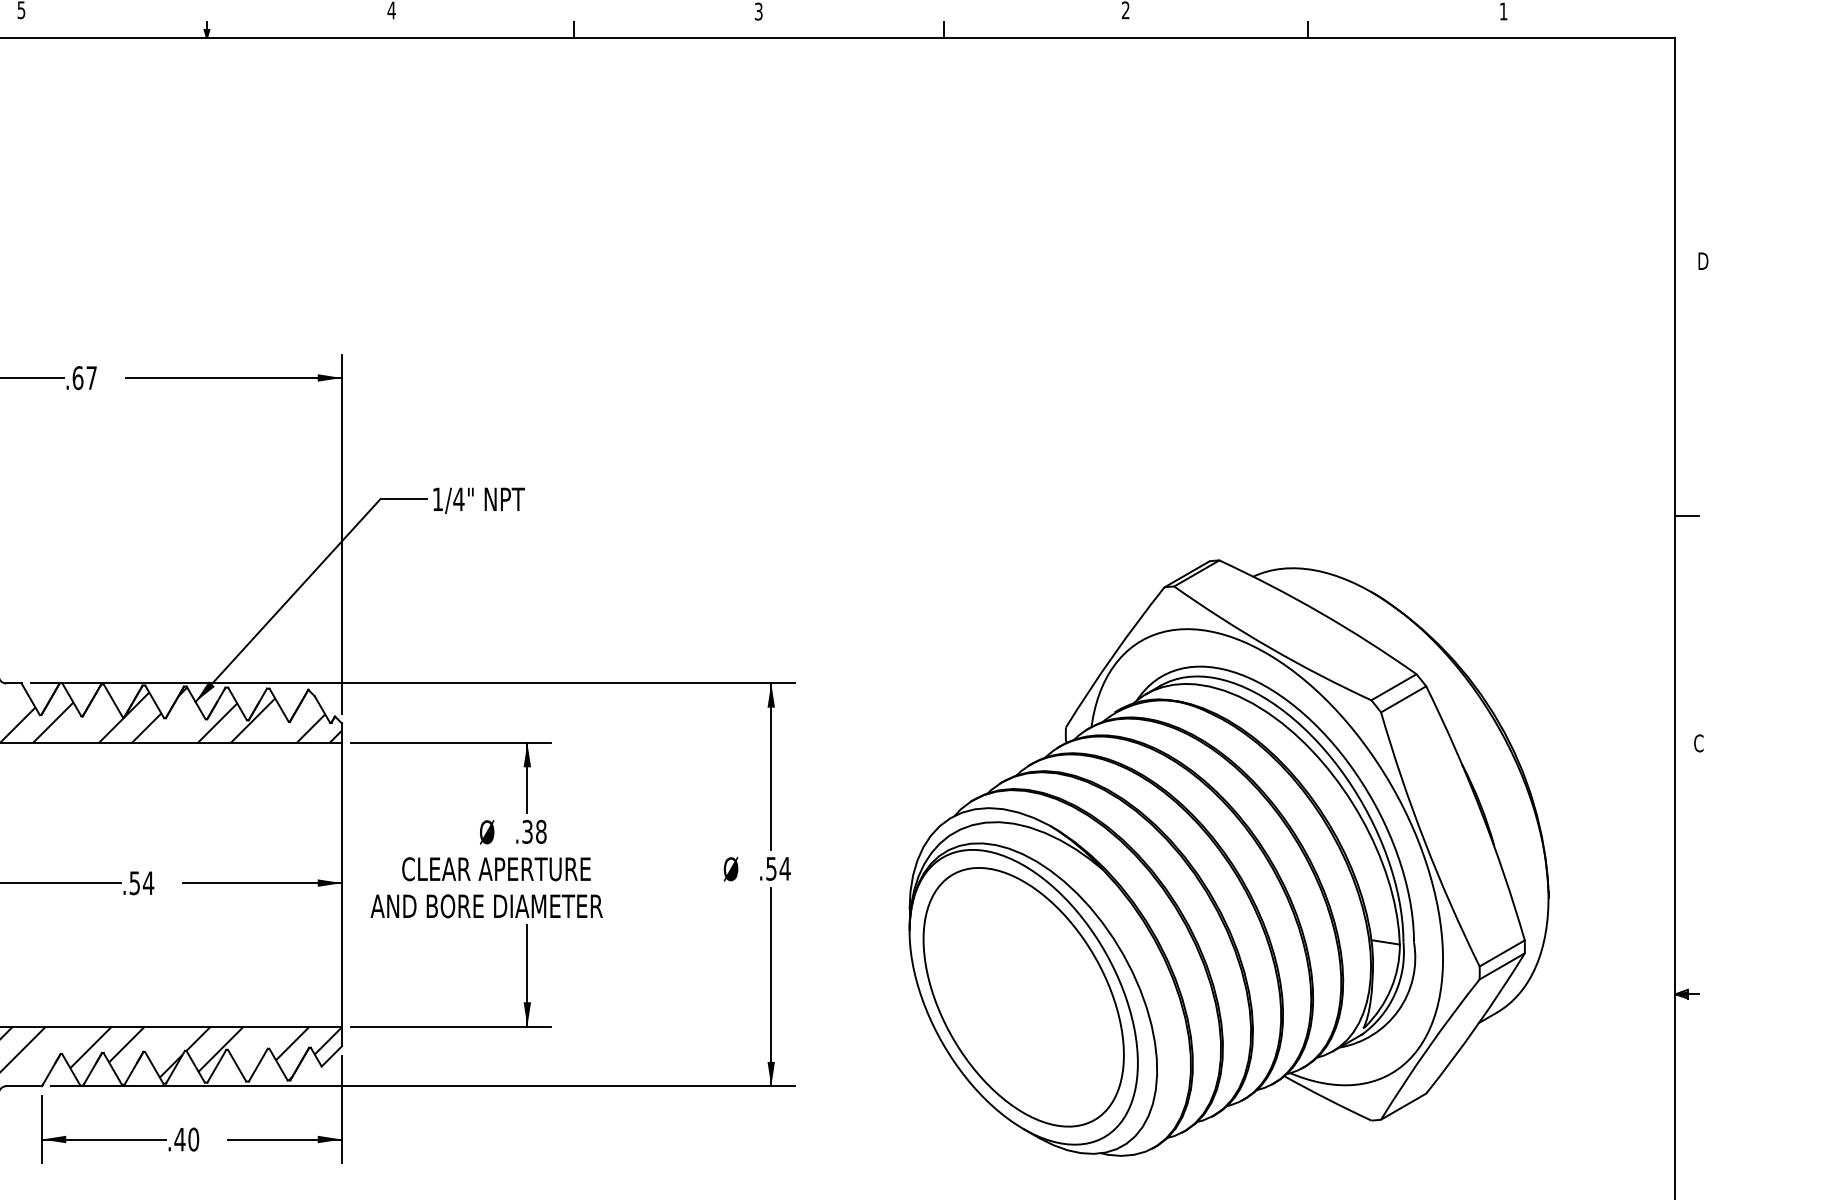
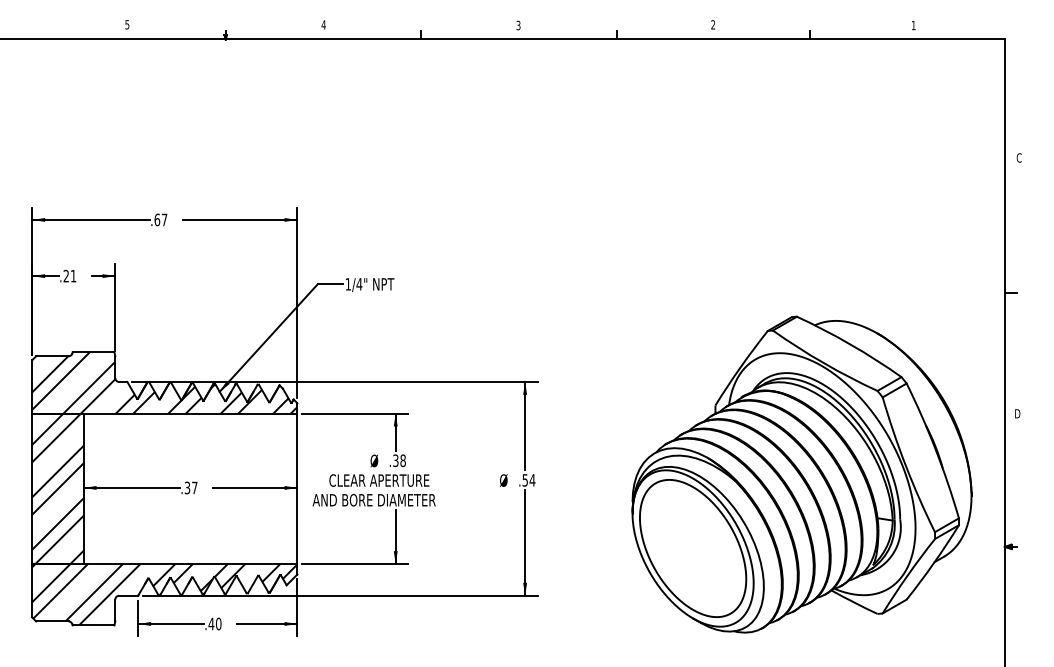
text: (1703, 260) -> (1019, 157), D -> C
text: (1699, 742) -> (1017, 413), C -> D
part: (1228, 857) -> (801, 474), moved
text: (142, 882) -> (191, 487), .54 -> .37

